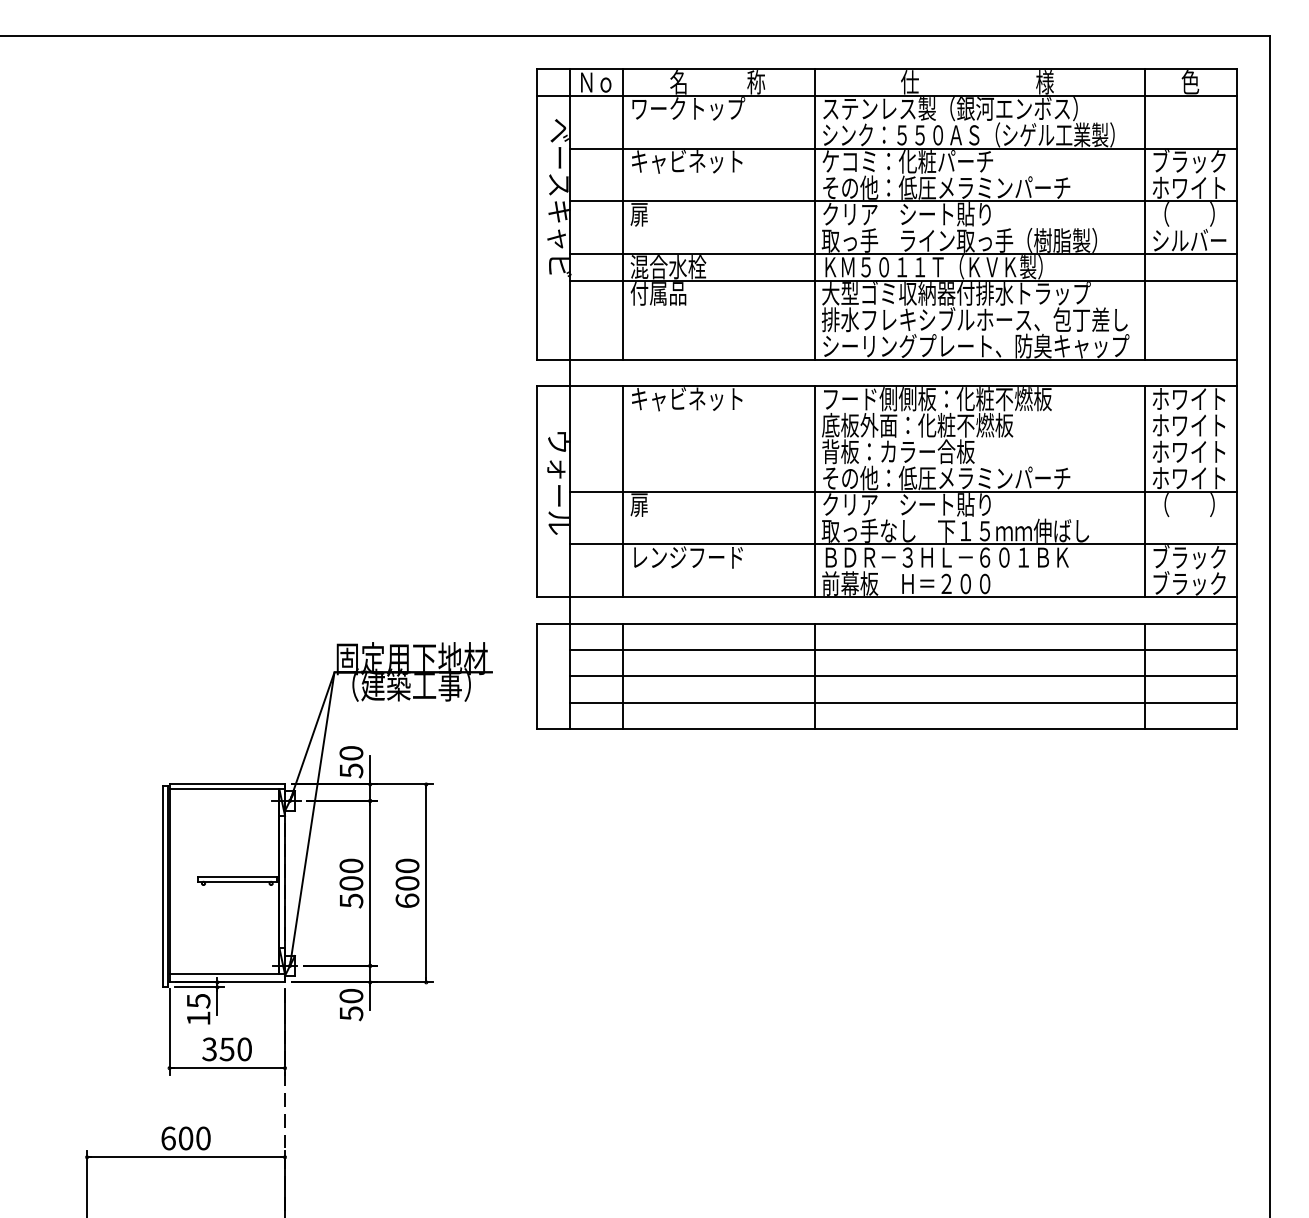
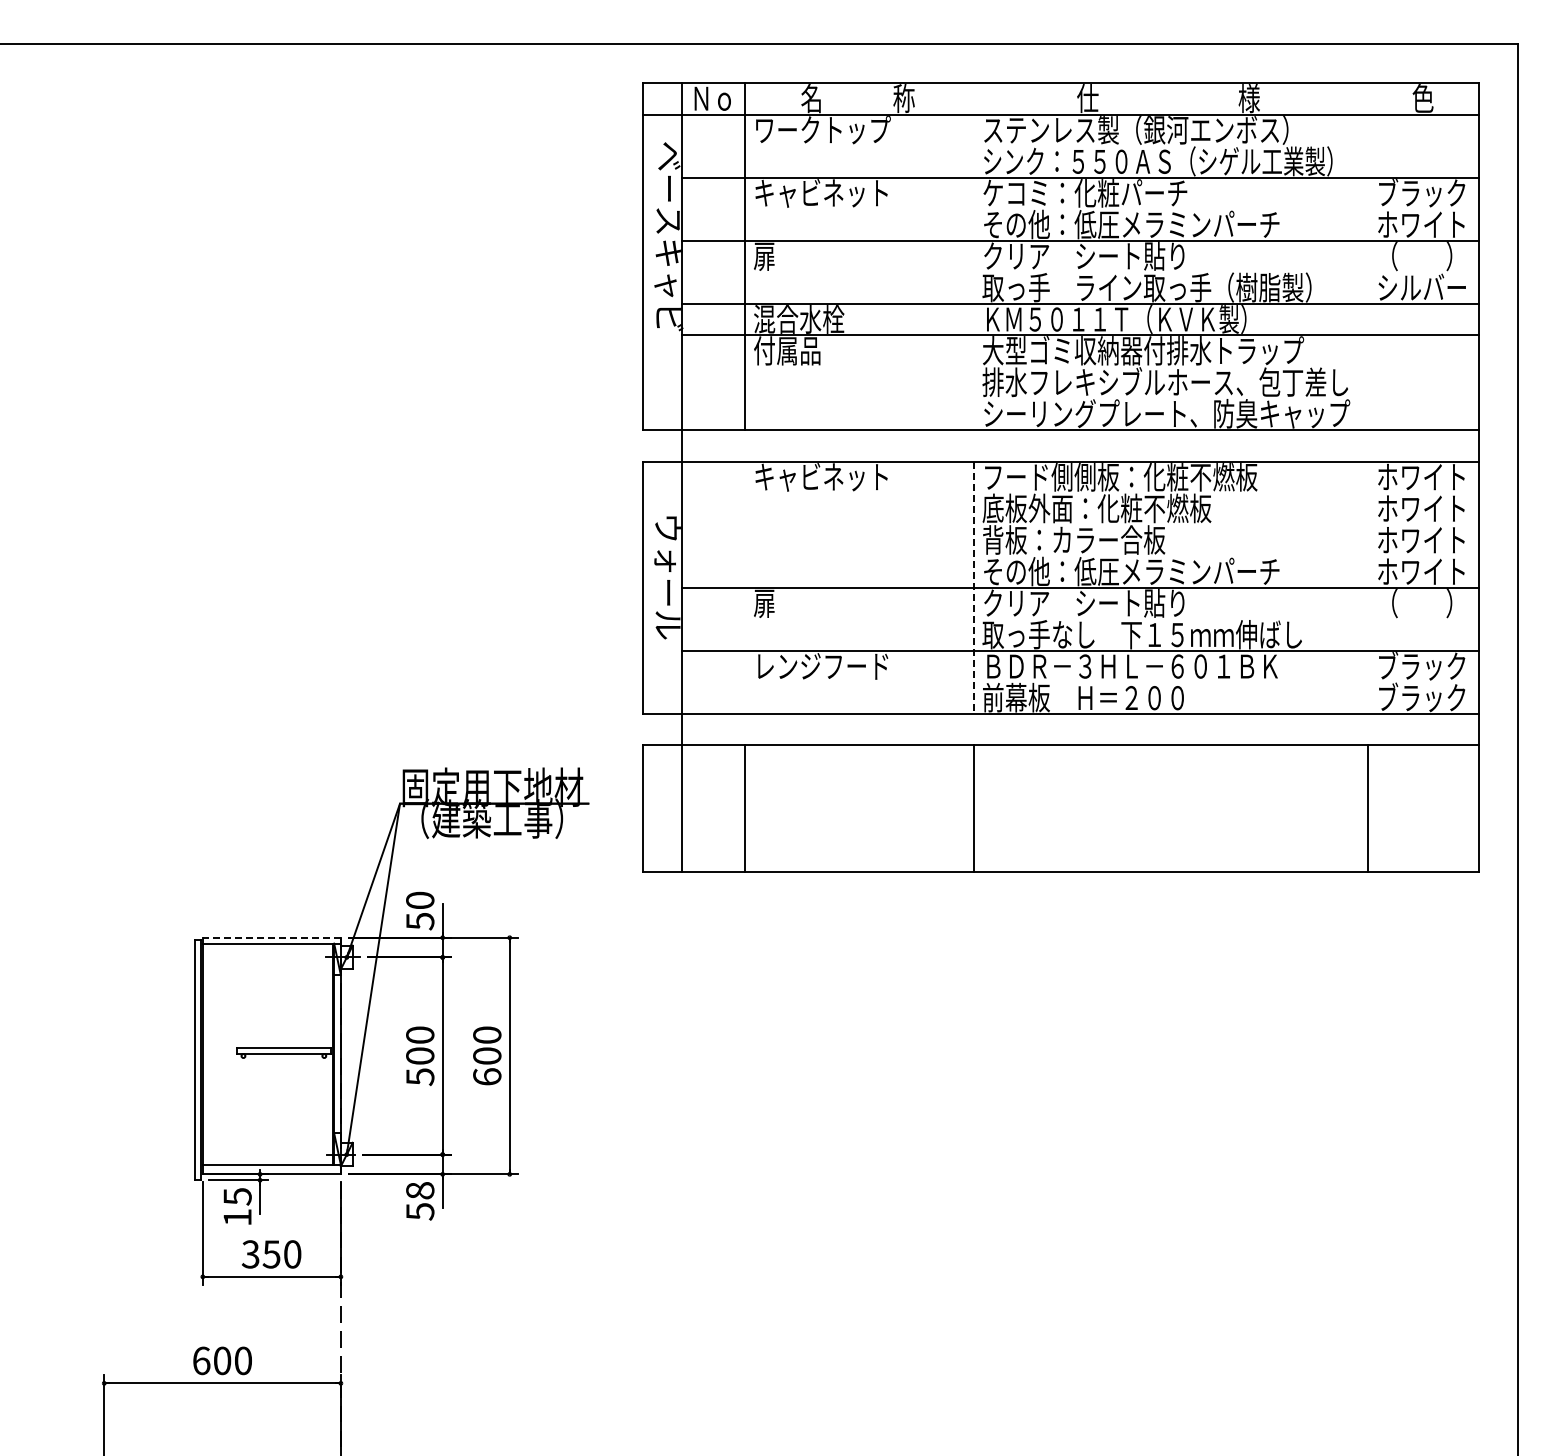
line: (814, 214) -> (973, 256), removed
line: (1144, 214) -> (1368, 256), removed
line: (623, 491) -> (745, 587), removed
line: (1144, 491) -> (1368, 587), removed
line: (814, 492) -> (973, 588), solid -> dashed
line: (903, 650) -> (1080, 777), removed
line: (903, 676) -> (1080, 808), removed
line: (903, 703) -> (1080, 840), removed
line: (226, 784) -> (271, 937), solid -> dashed
text: (351, 995) -> (420, 1190), 50 -> 58

